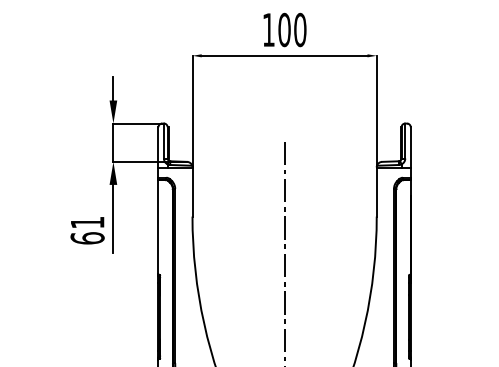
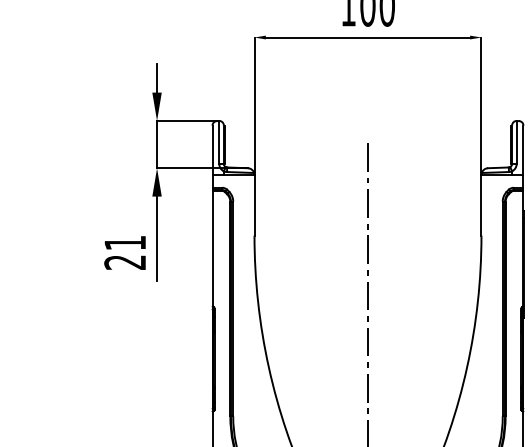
text: (87, 238) -> (125, 262), 61 -> 21

